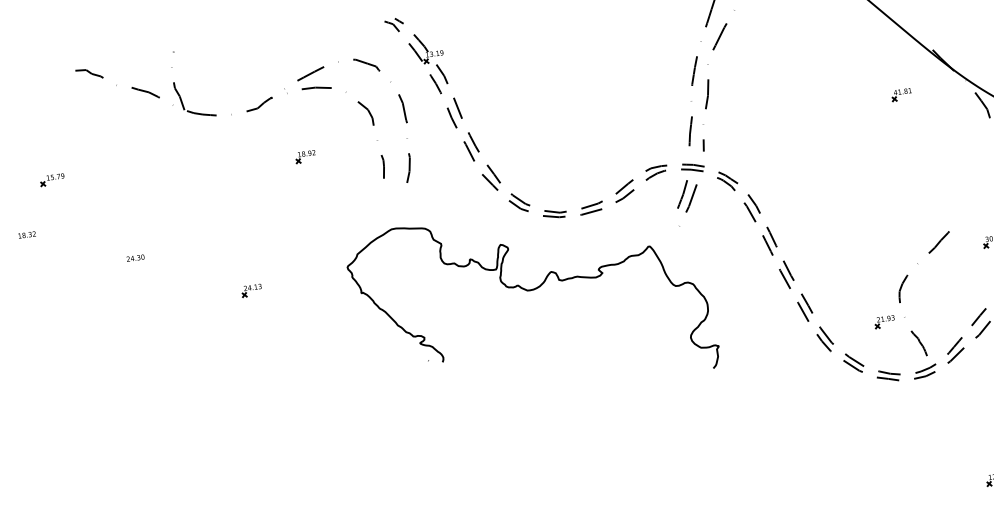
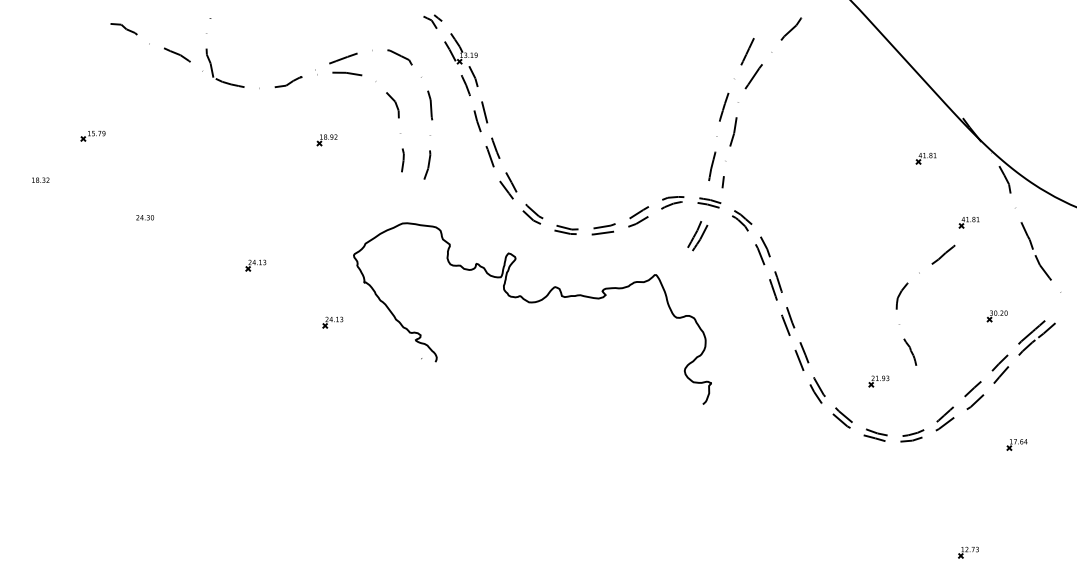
part: (952, 152) -> (968, 222), added
part: (51, 180) -> (92, 136), moved
part: (687, 202) -> (699, 236), size x0.7
curve: (904, 283) -> (903, 290), moved
part: (335, 336) -> (332, 322), added

